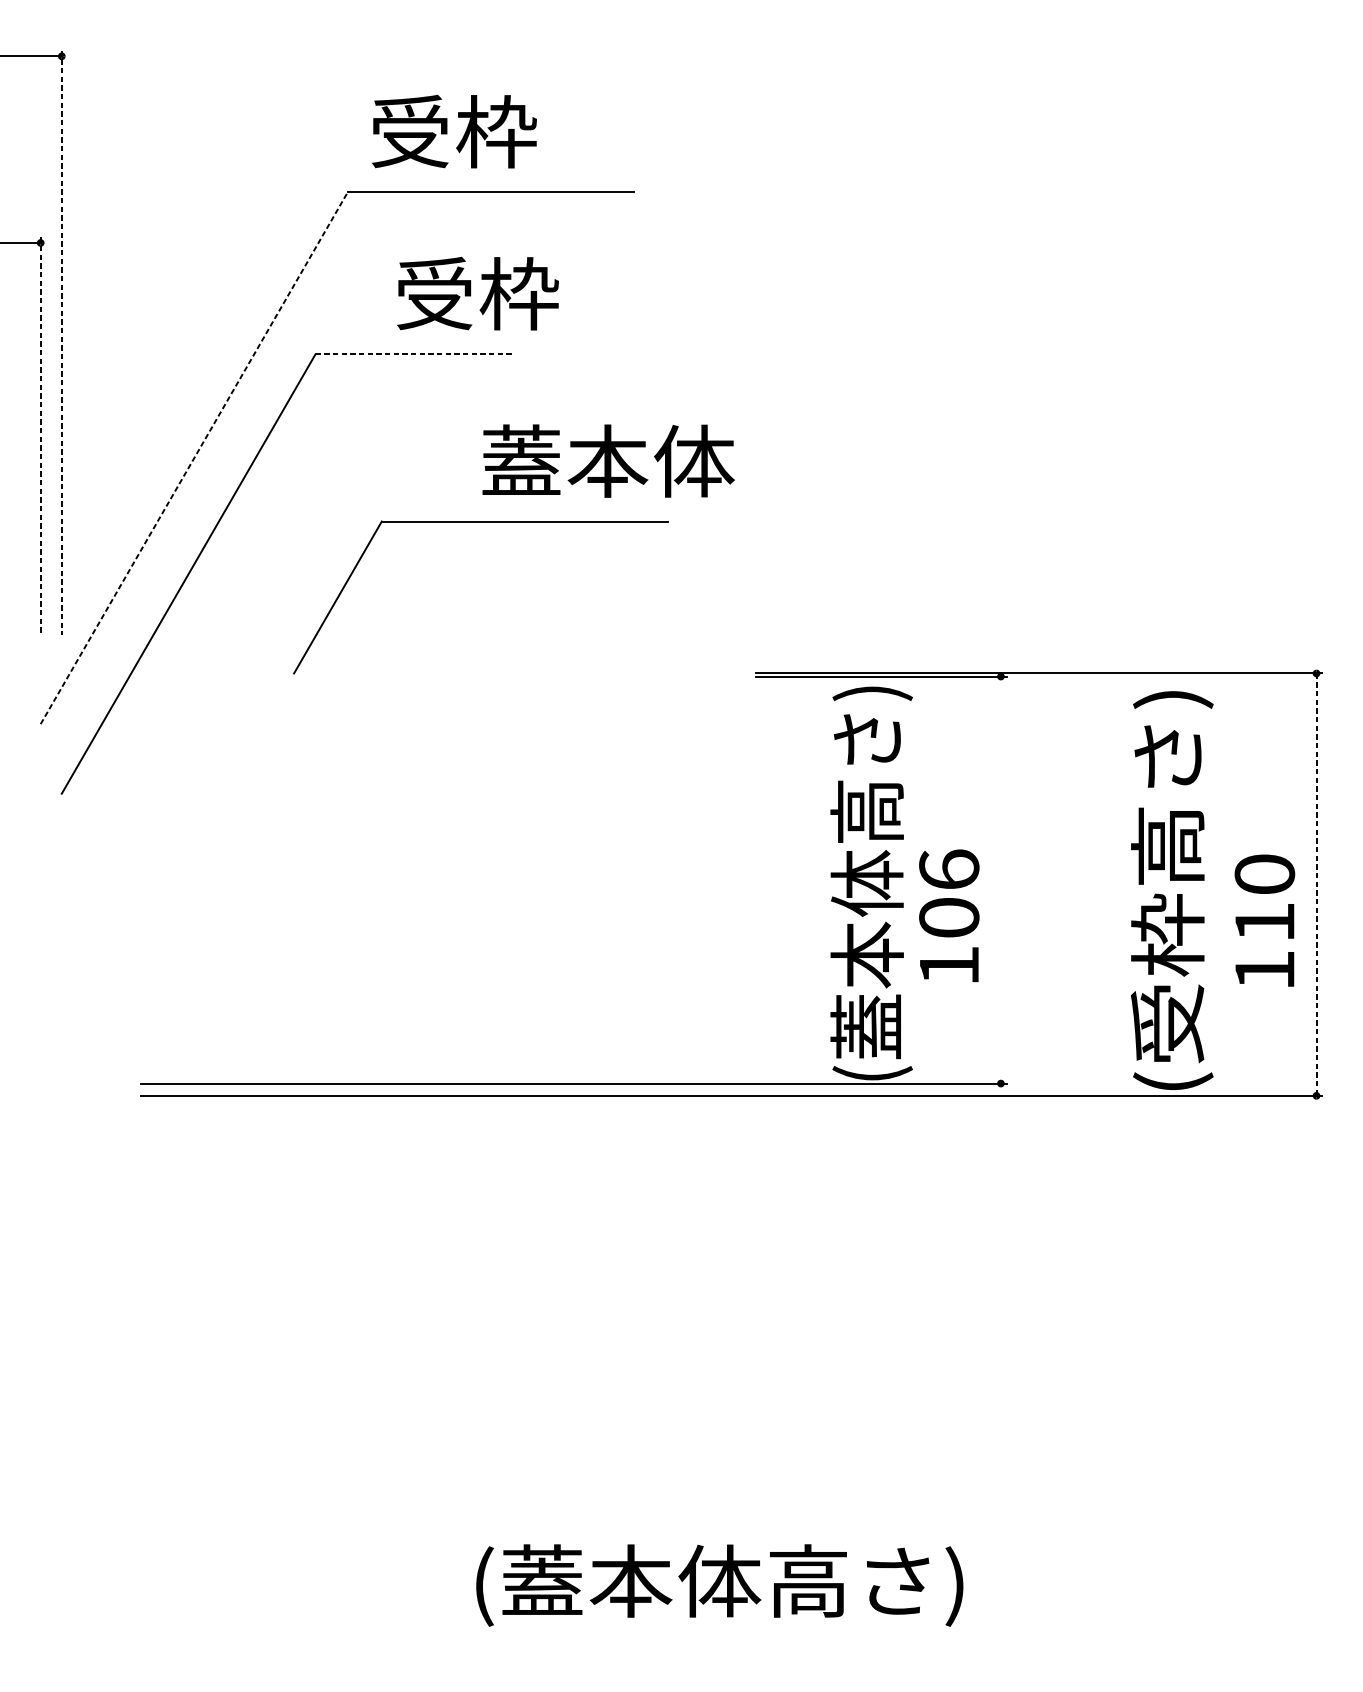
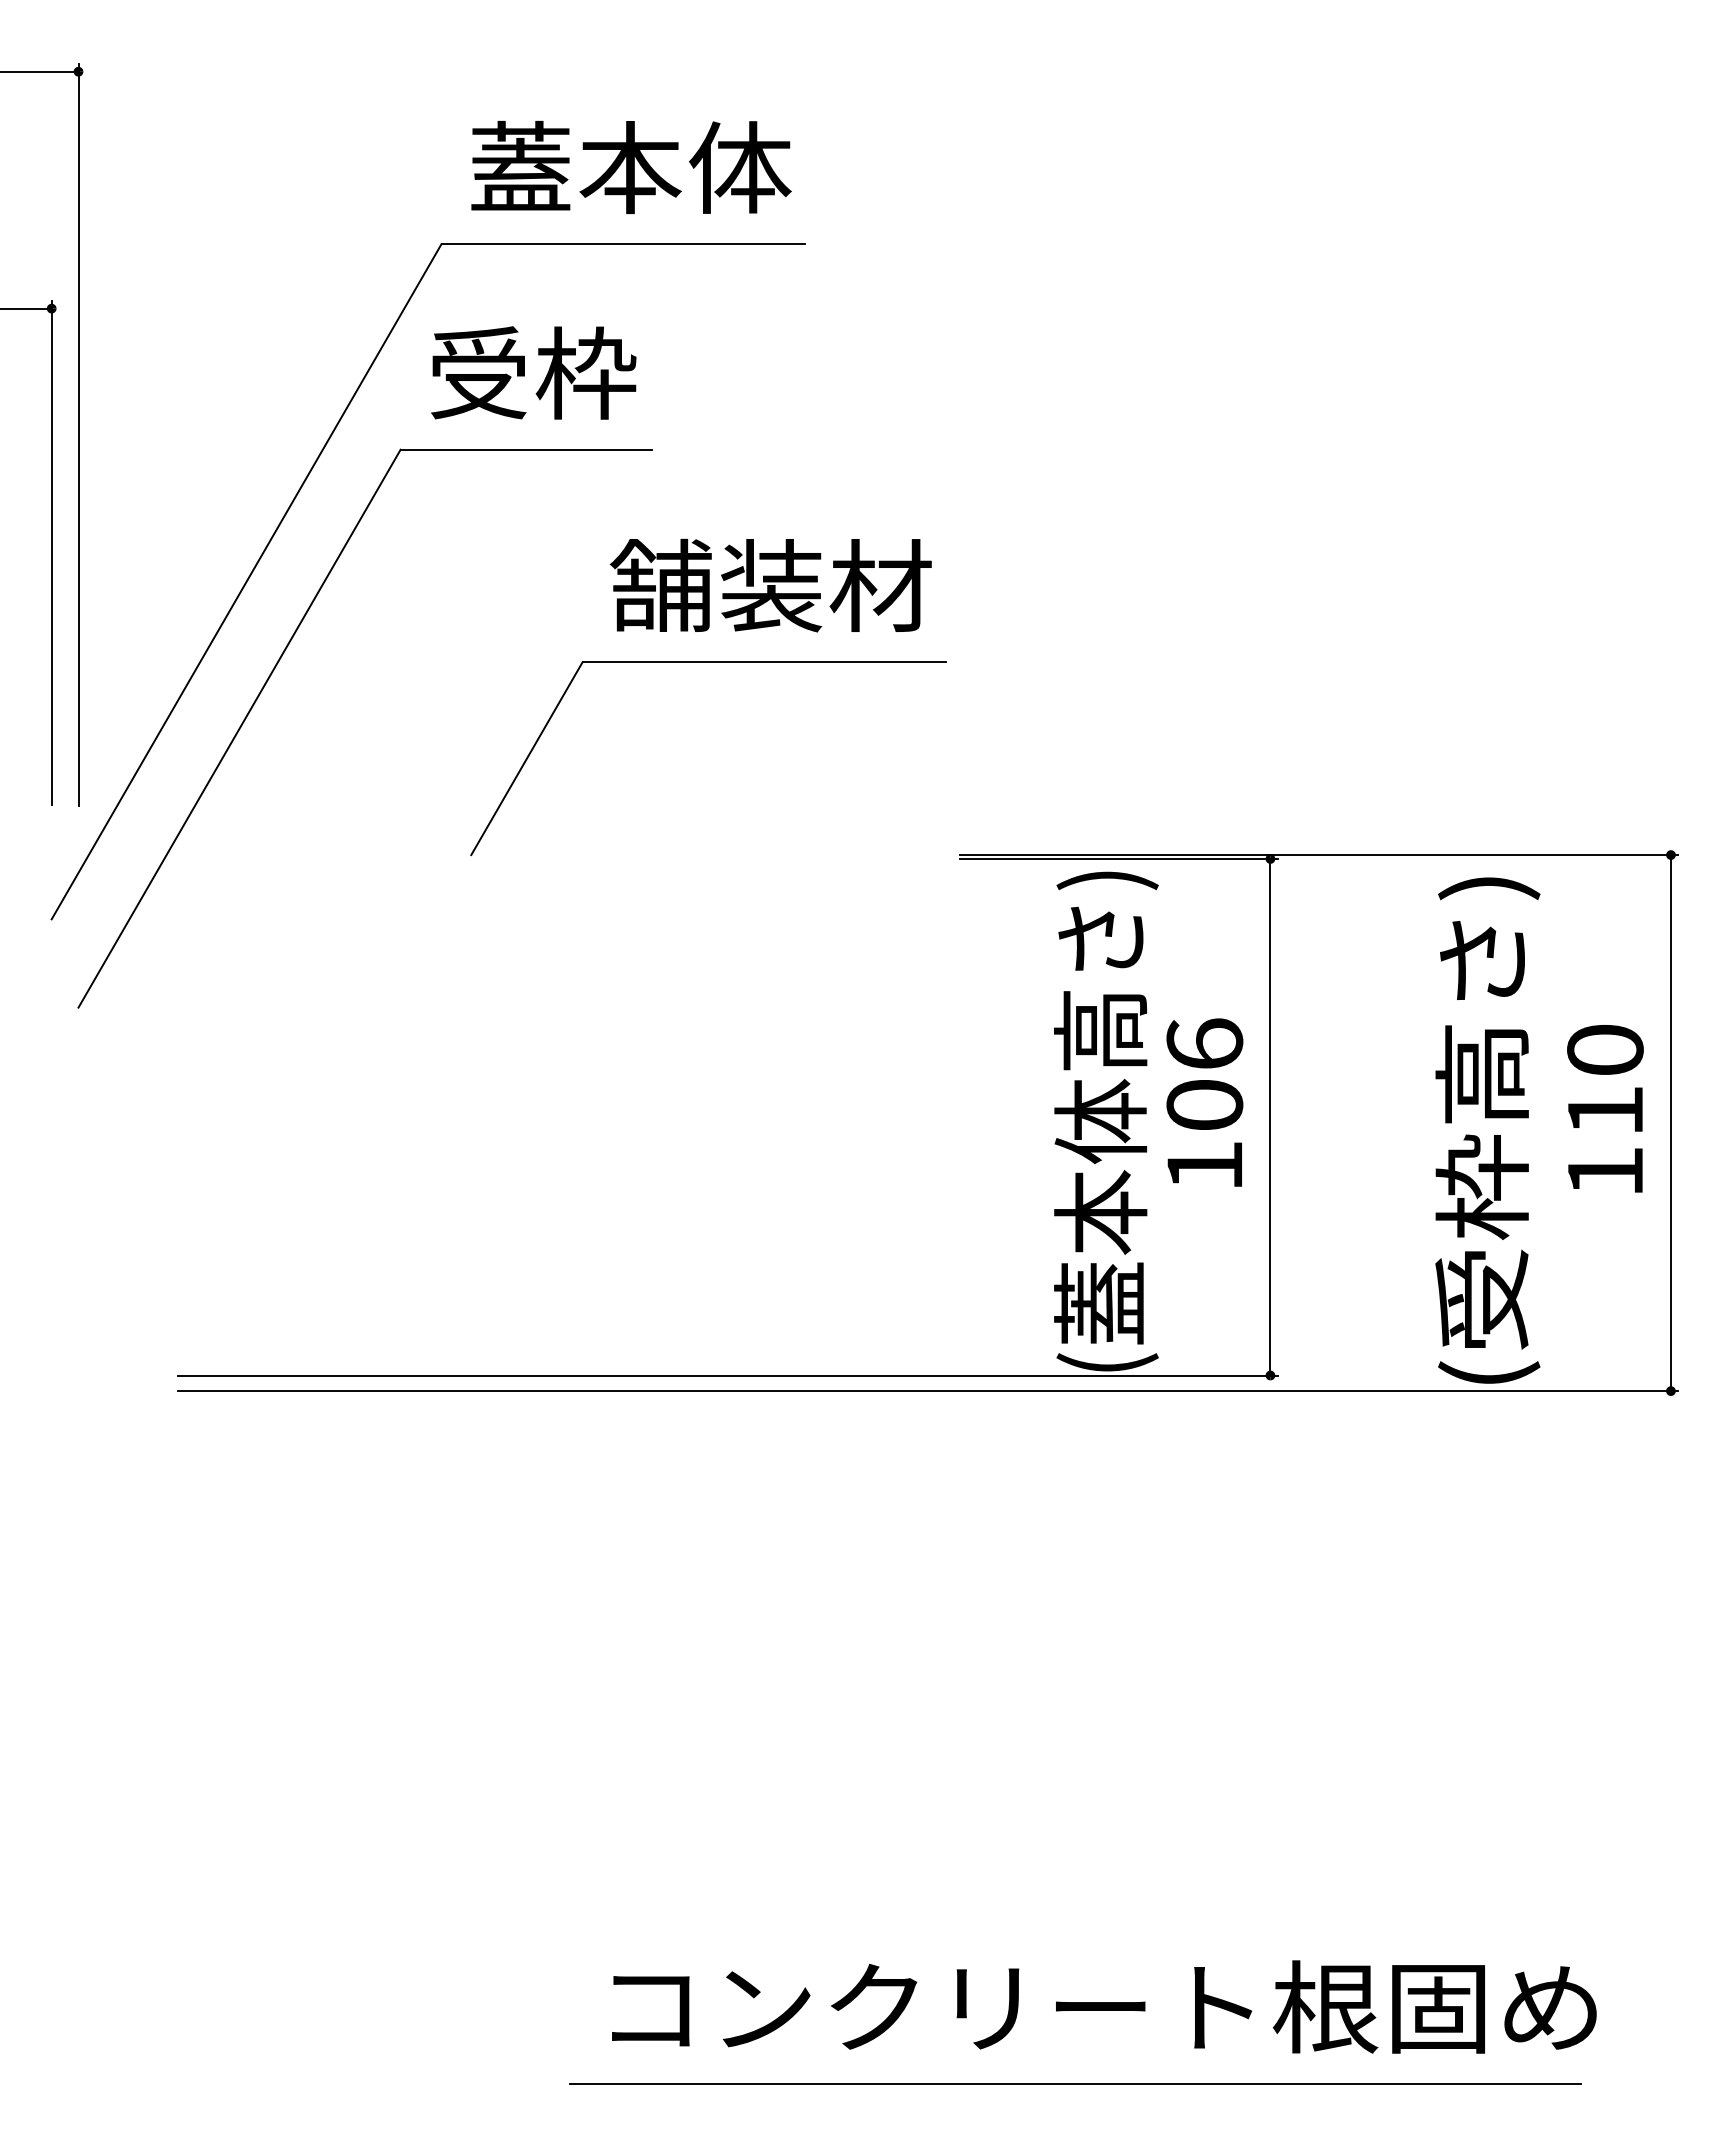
text: (497, 131) -> (631, 167), 受枠 -> 蓋本体
text: (477, 293) -> (533, 372), moved
line: (61, 342) -> (78, 435), dashed -> solid
line: (414, 353) -> (526, 449), dashed -> solid
line: (40, 435) -> (51, 553), dashed -> solid
line: (194, 457) -> (246, 581), dashed -> solid
text: (607, 461) -> (770, 585), 蓋本体 -> 舗装材
part: (480, 521) -> (708, 662), moved
line: (1000, 879) -> (1270, 1116), added
line: (1316, 885) -> (1670, 1123), dashed -> solid
text: (948, 915) -> (1204, 1102), moved
text: (1264, 920) -> (1605, 1108), moved
text: (867, 1585) -> (1100, 2012), (蓋本体高さ) -> コンクリート根固め
line: (847, 1641) -> (1075, 2083), added

